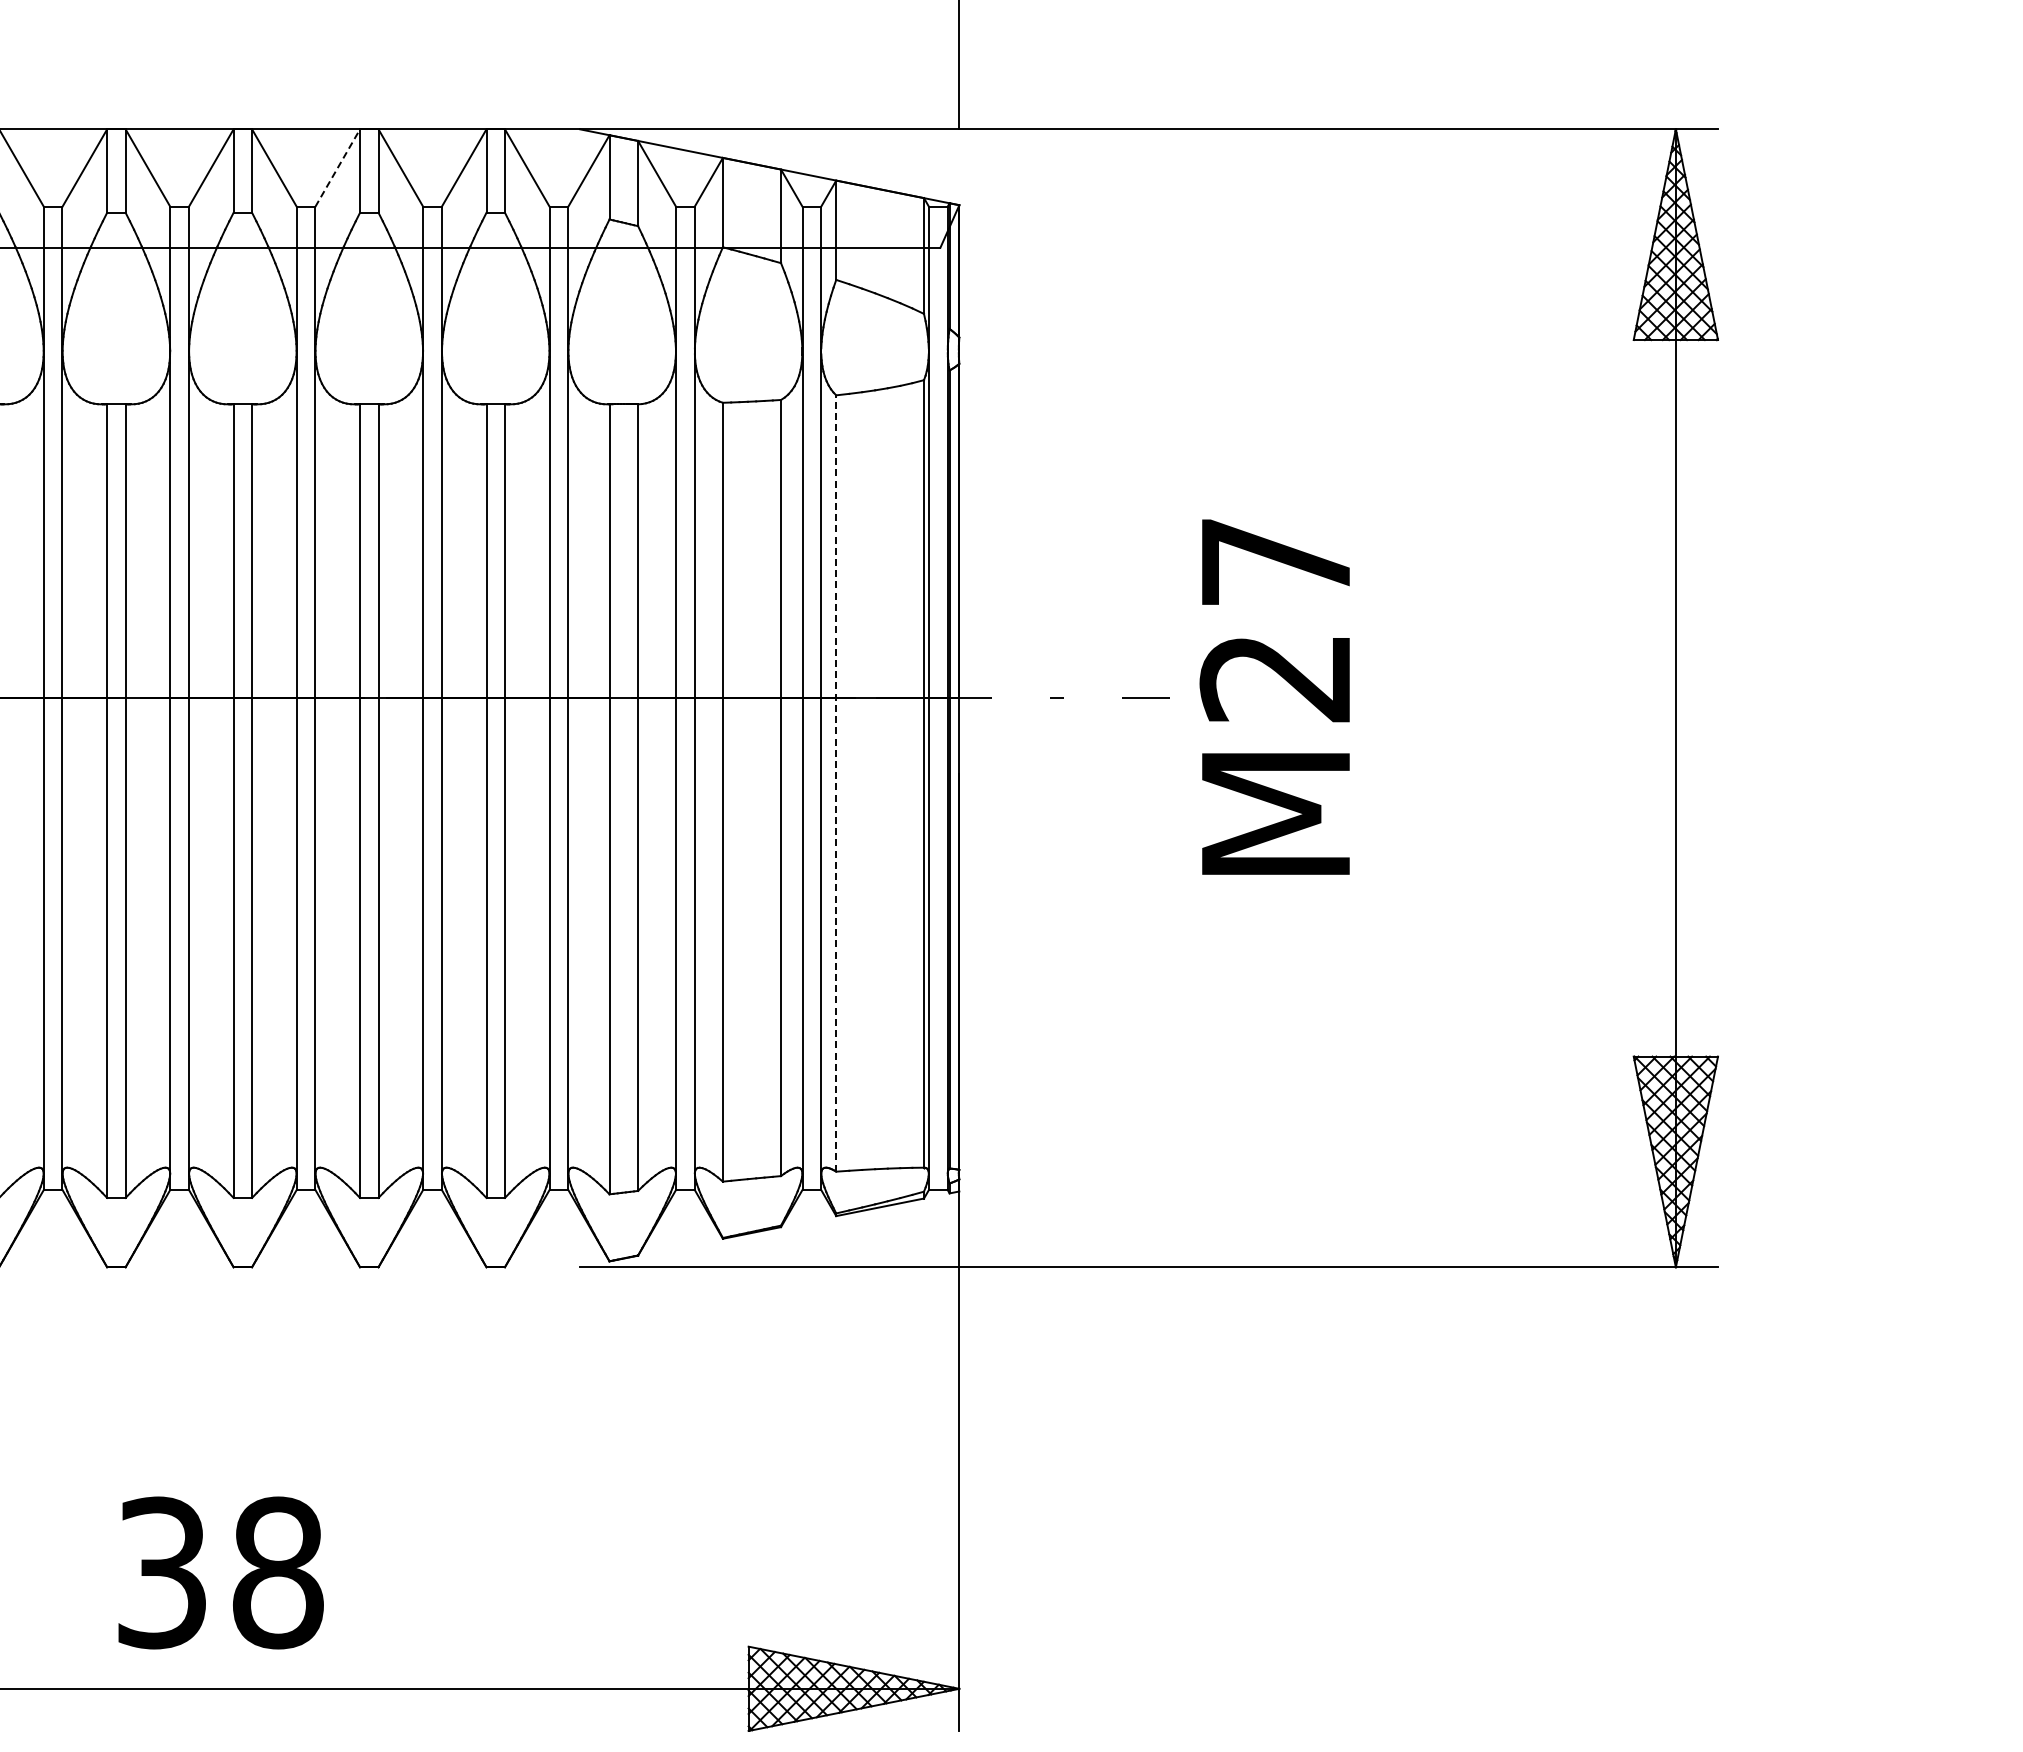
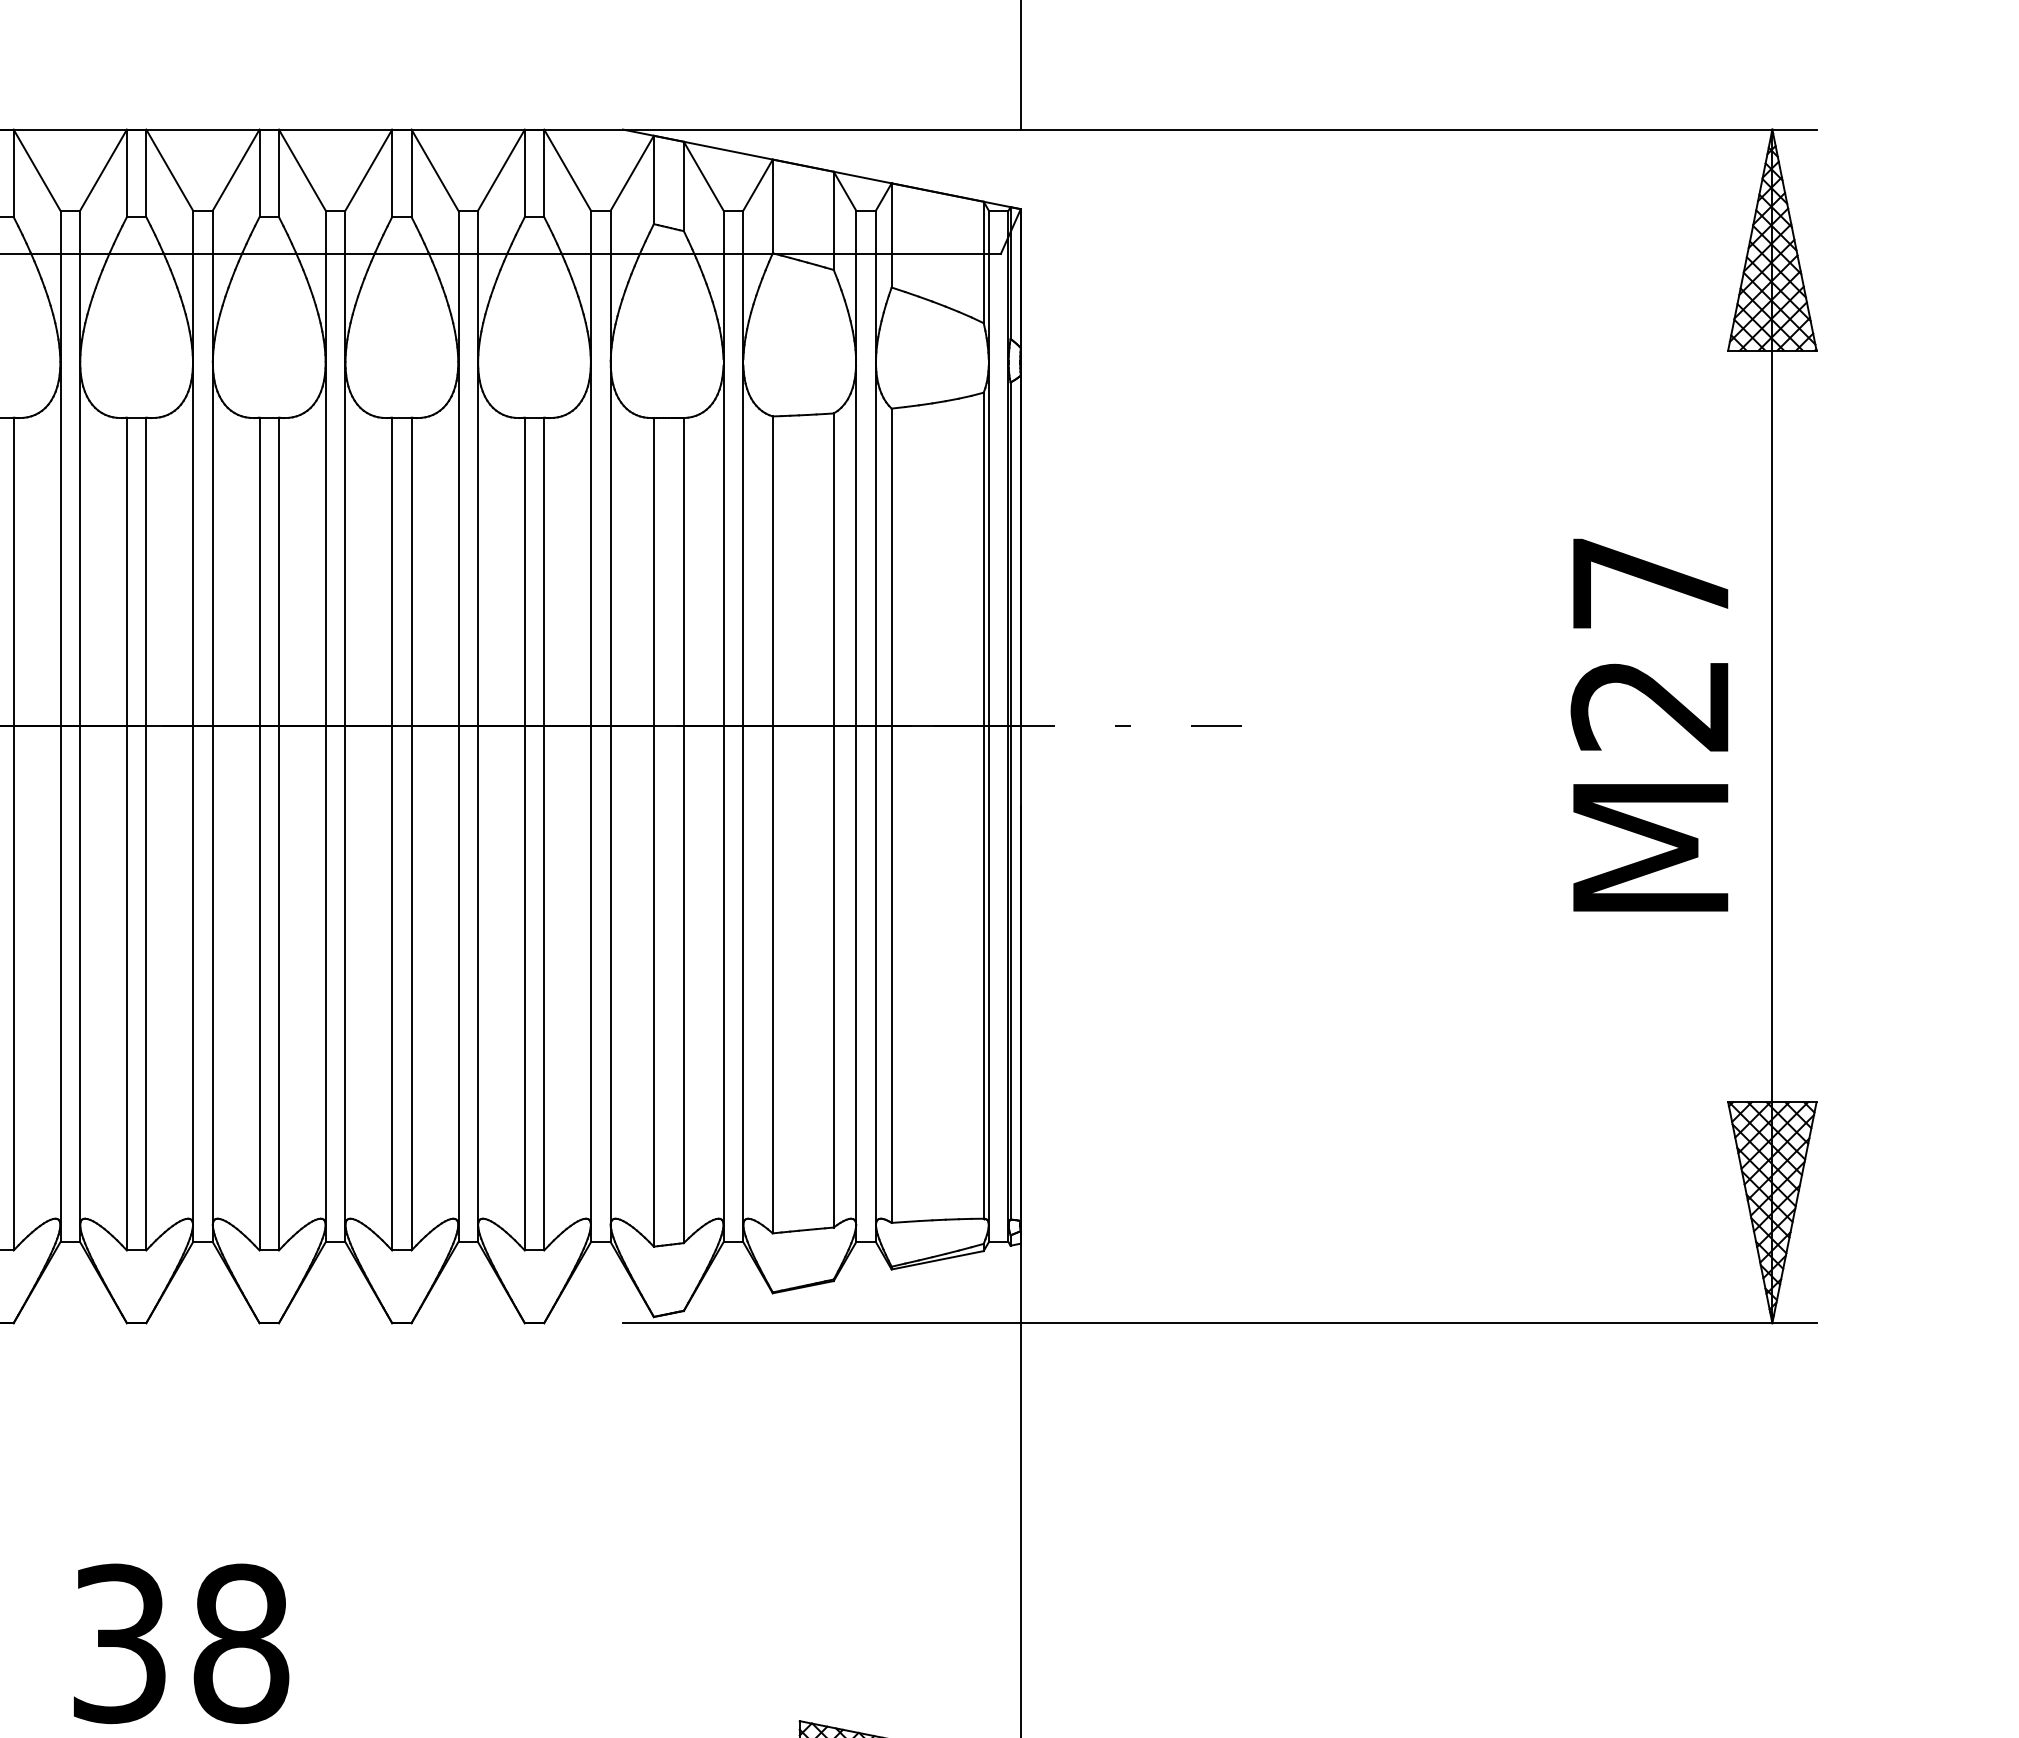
line: (337, 168) -> (368, 170), dashed -> solid
text: (1274, 696) -> (1649, 724), moved
line: (836, 783) -> (891, 815), dashed -> solid
text: (220, 1572) -> (180, 1643), moved

